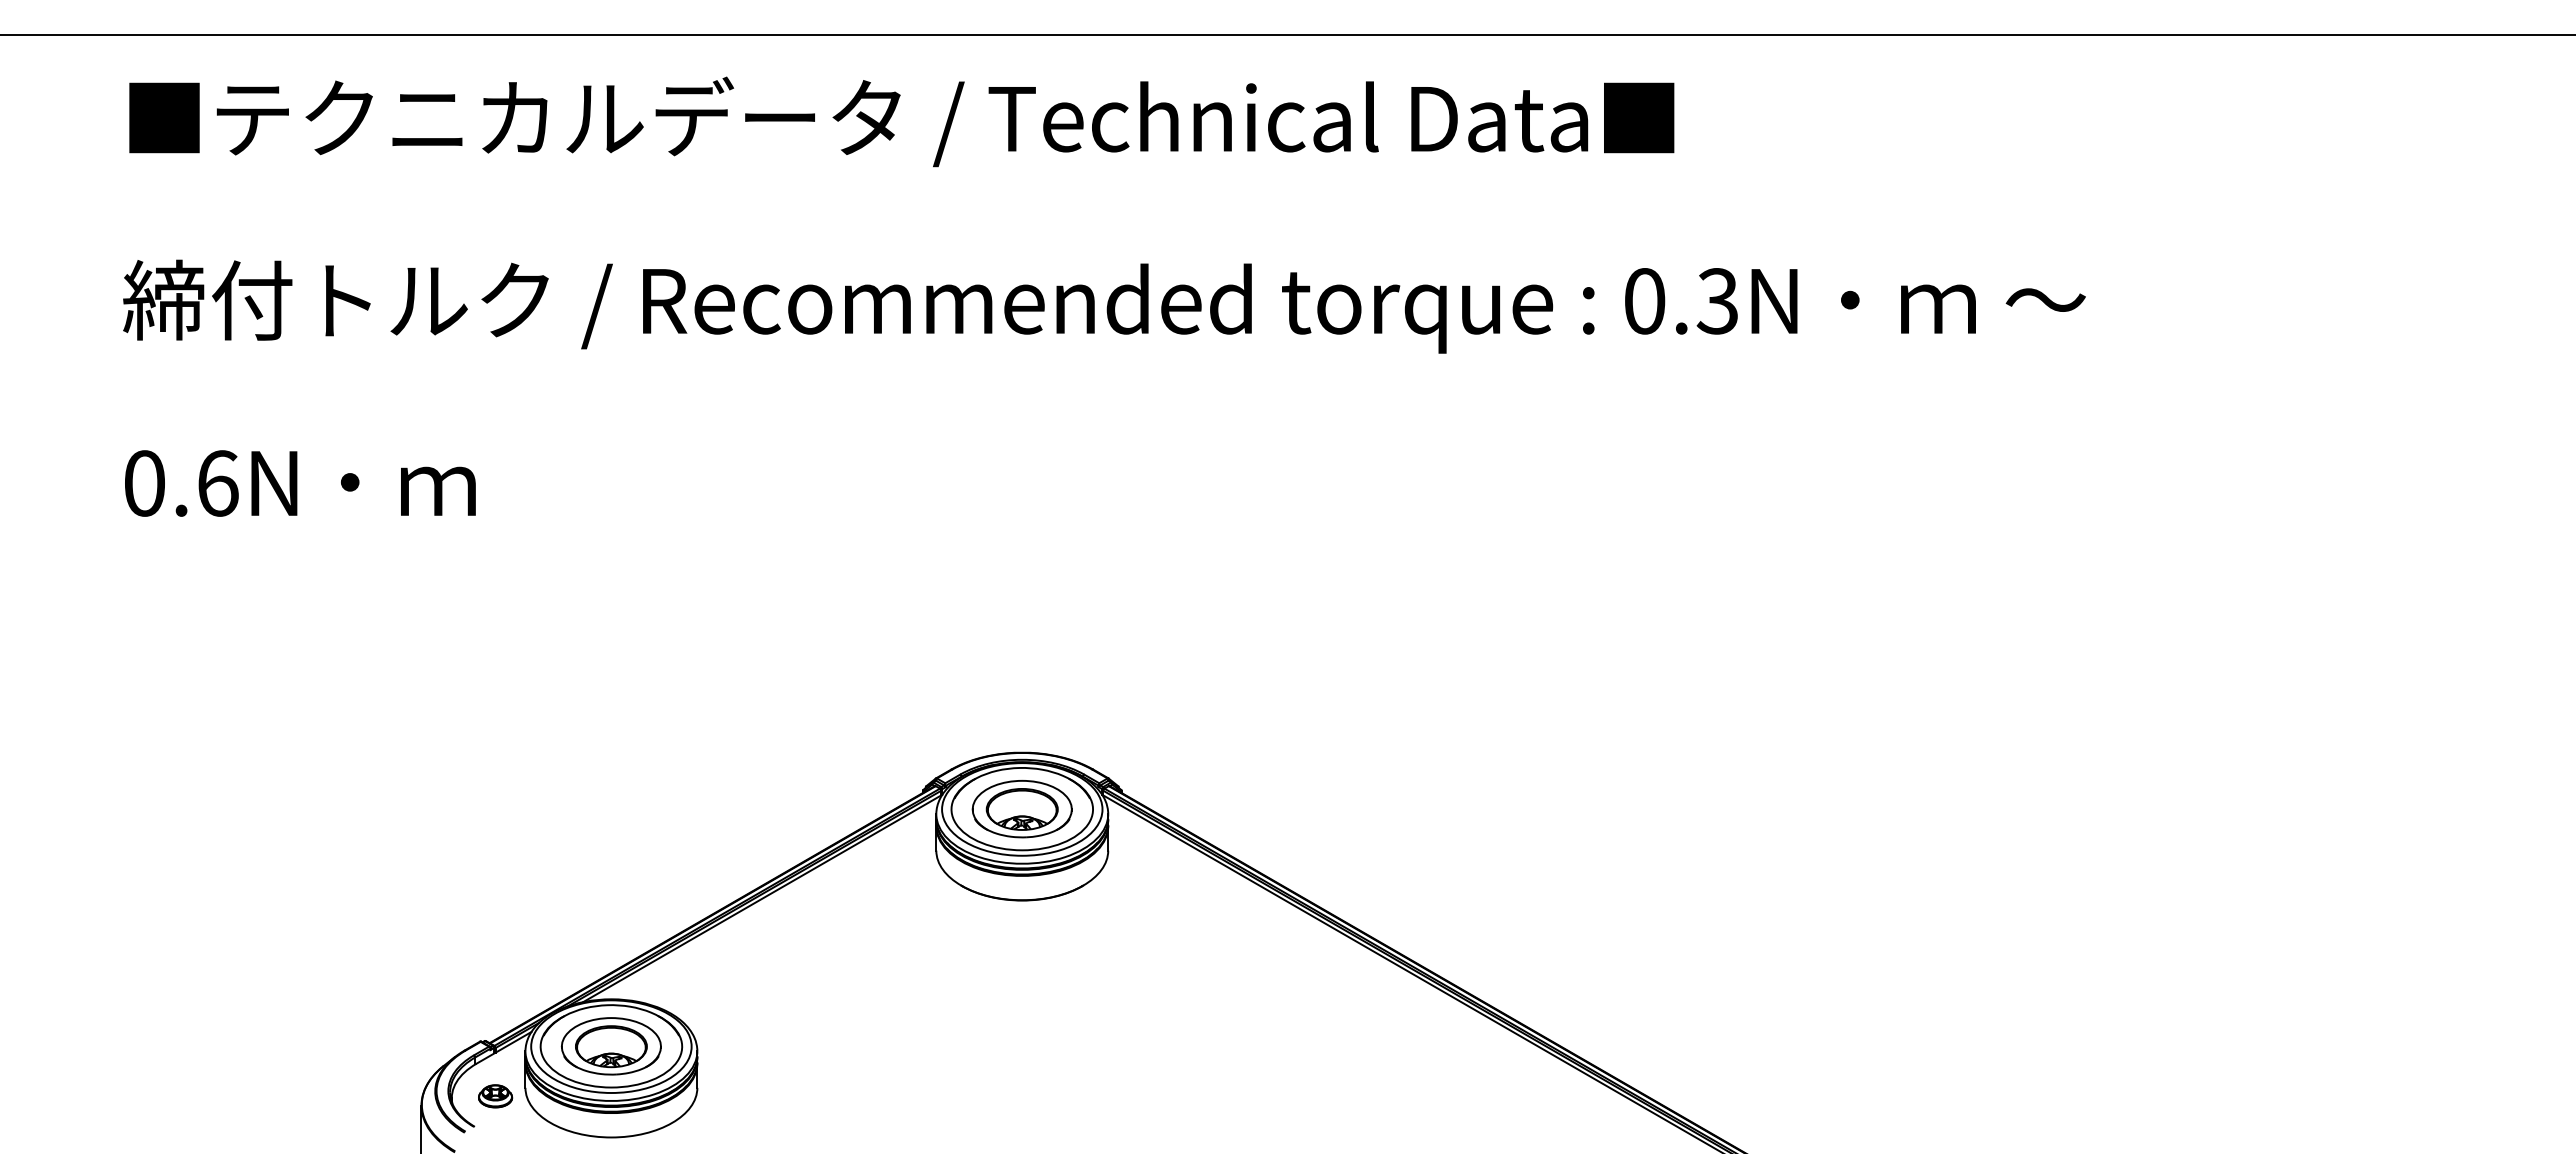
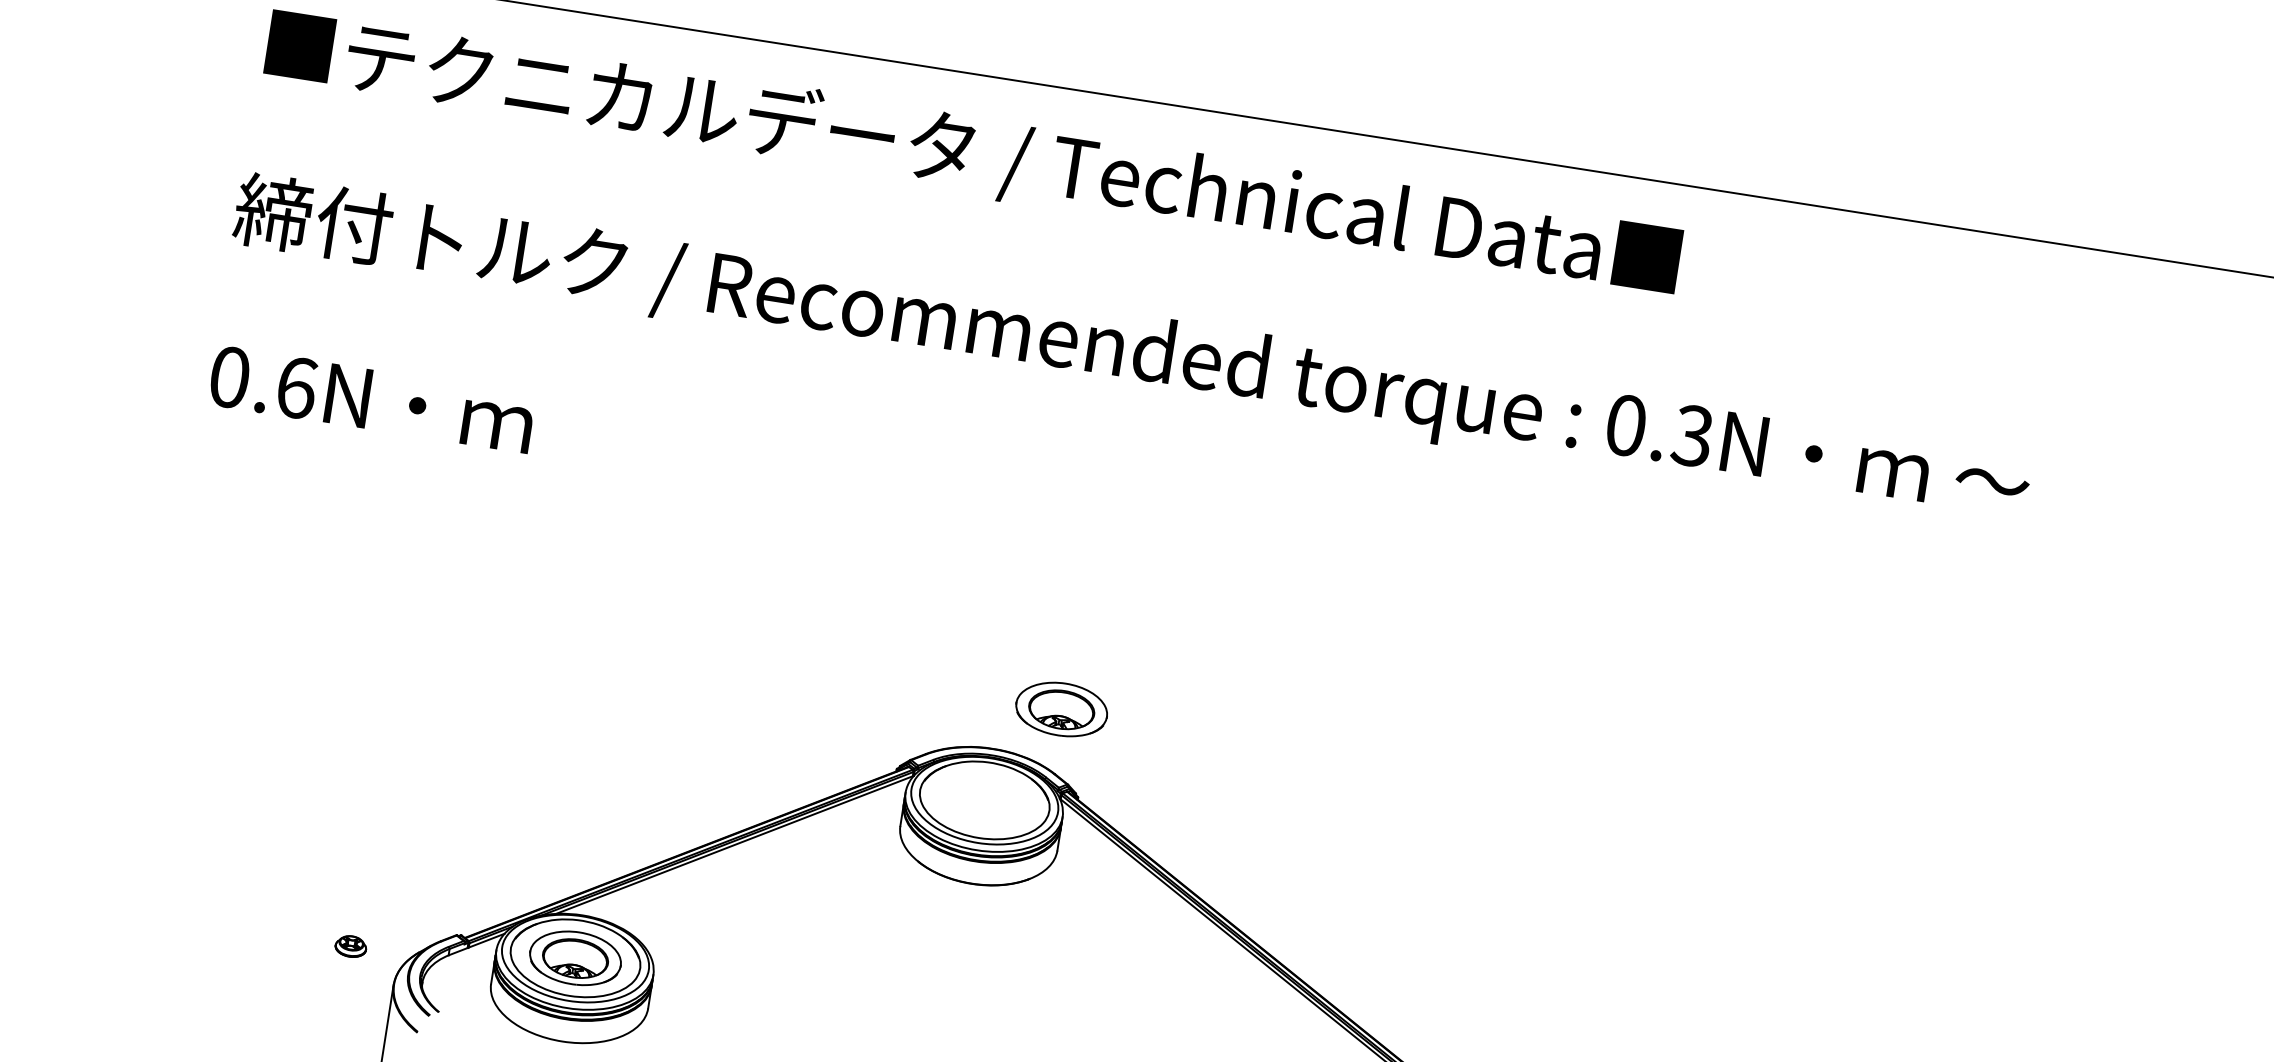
part: (1021, 809) -> (1061, 709), moved
part: (495, 1096) -> (351, 946), moved

